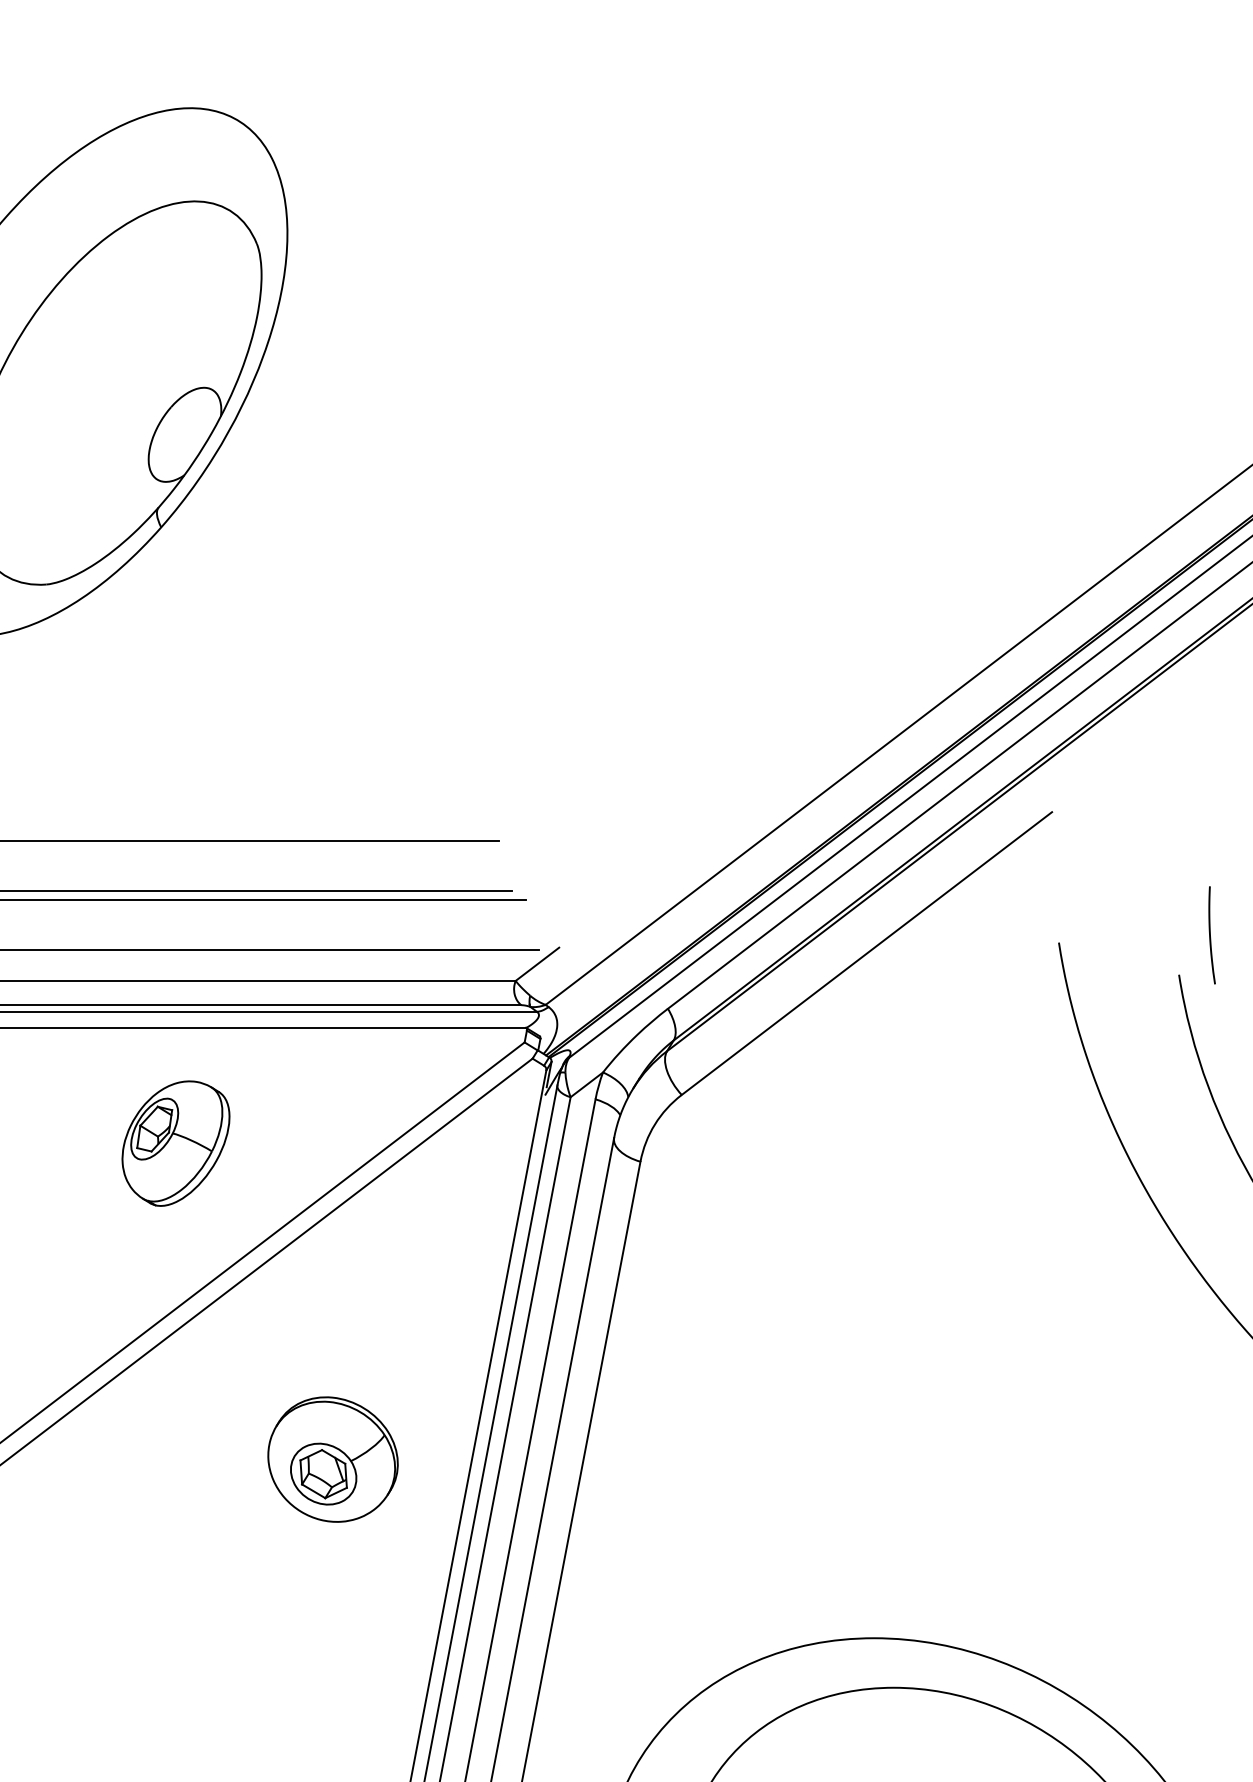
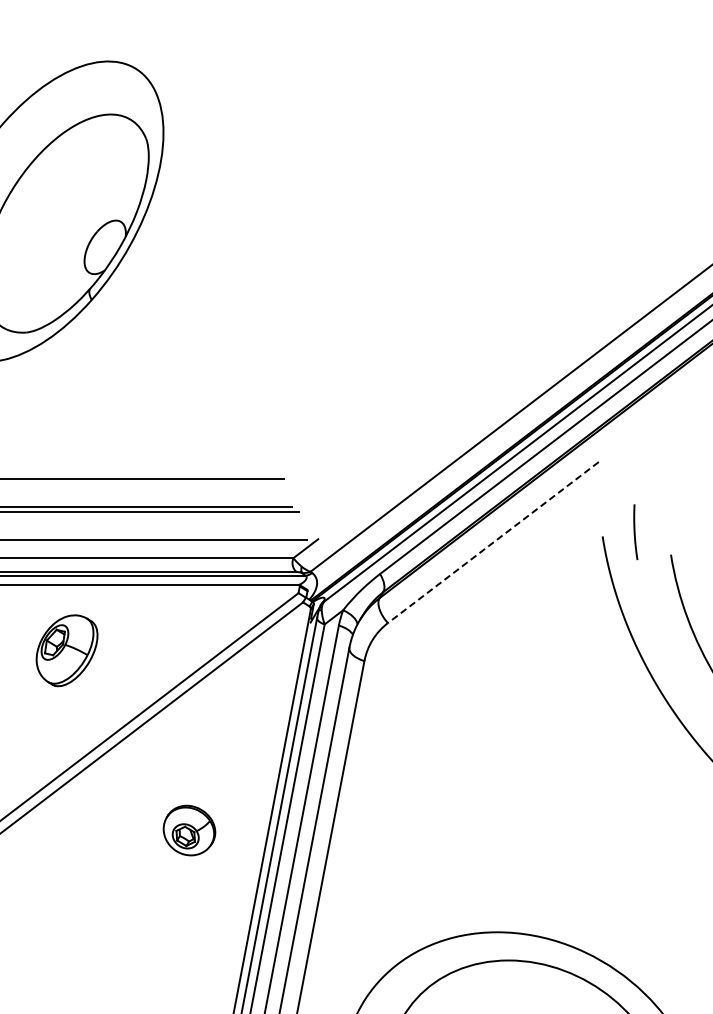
curve: (1211, 935) -> (635, 532), moved
line: (867, 953) -> (493, 542), solid -> dashed
part: (174, 1143) -> (66, 650), moved
part: (333, 1459) -> (189, 830), size x0.7

